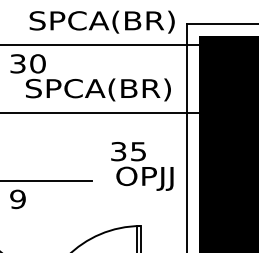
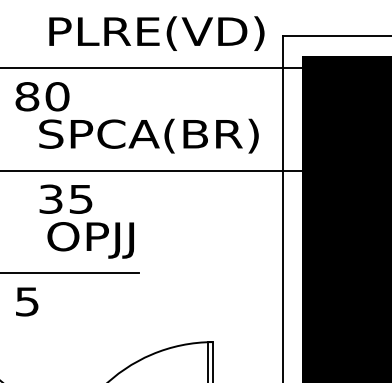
text: (96, 21) -> (146, 32), SPCA(BR) -> PLRE(VD)
text: (17, 63) -> (26, 96), 30 -> 80
text: (142, 166) -> (87, 221), moved
text: (17, 198) -> (26, 300), 9 -> 5

